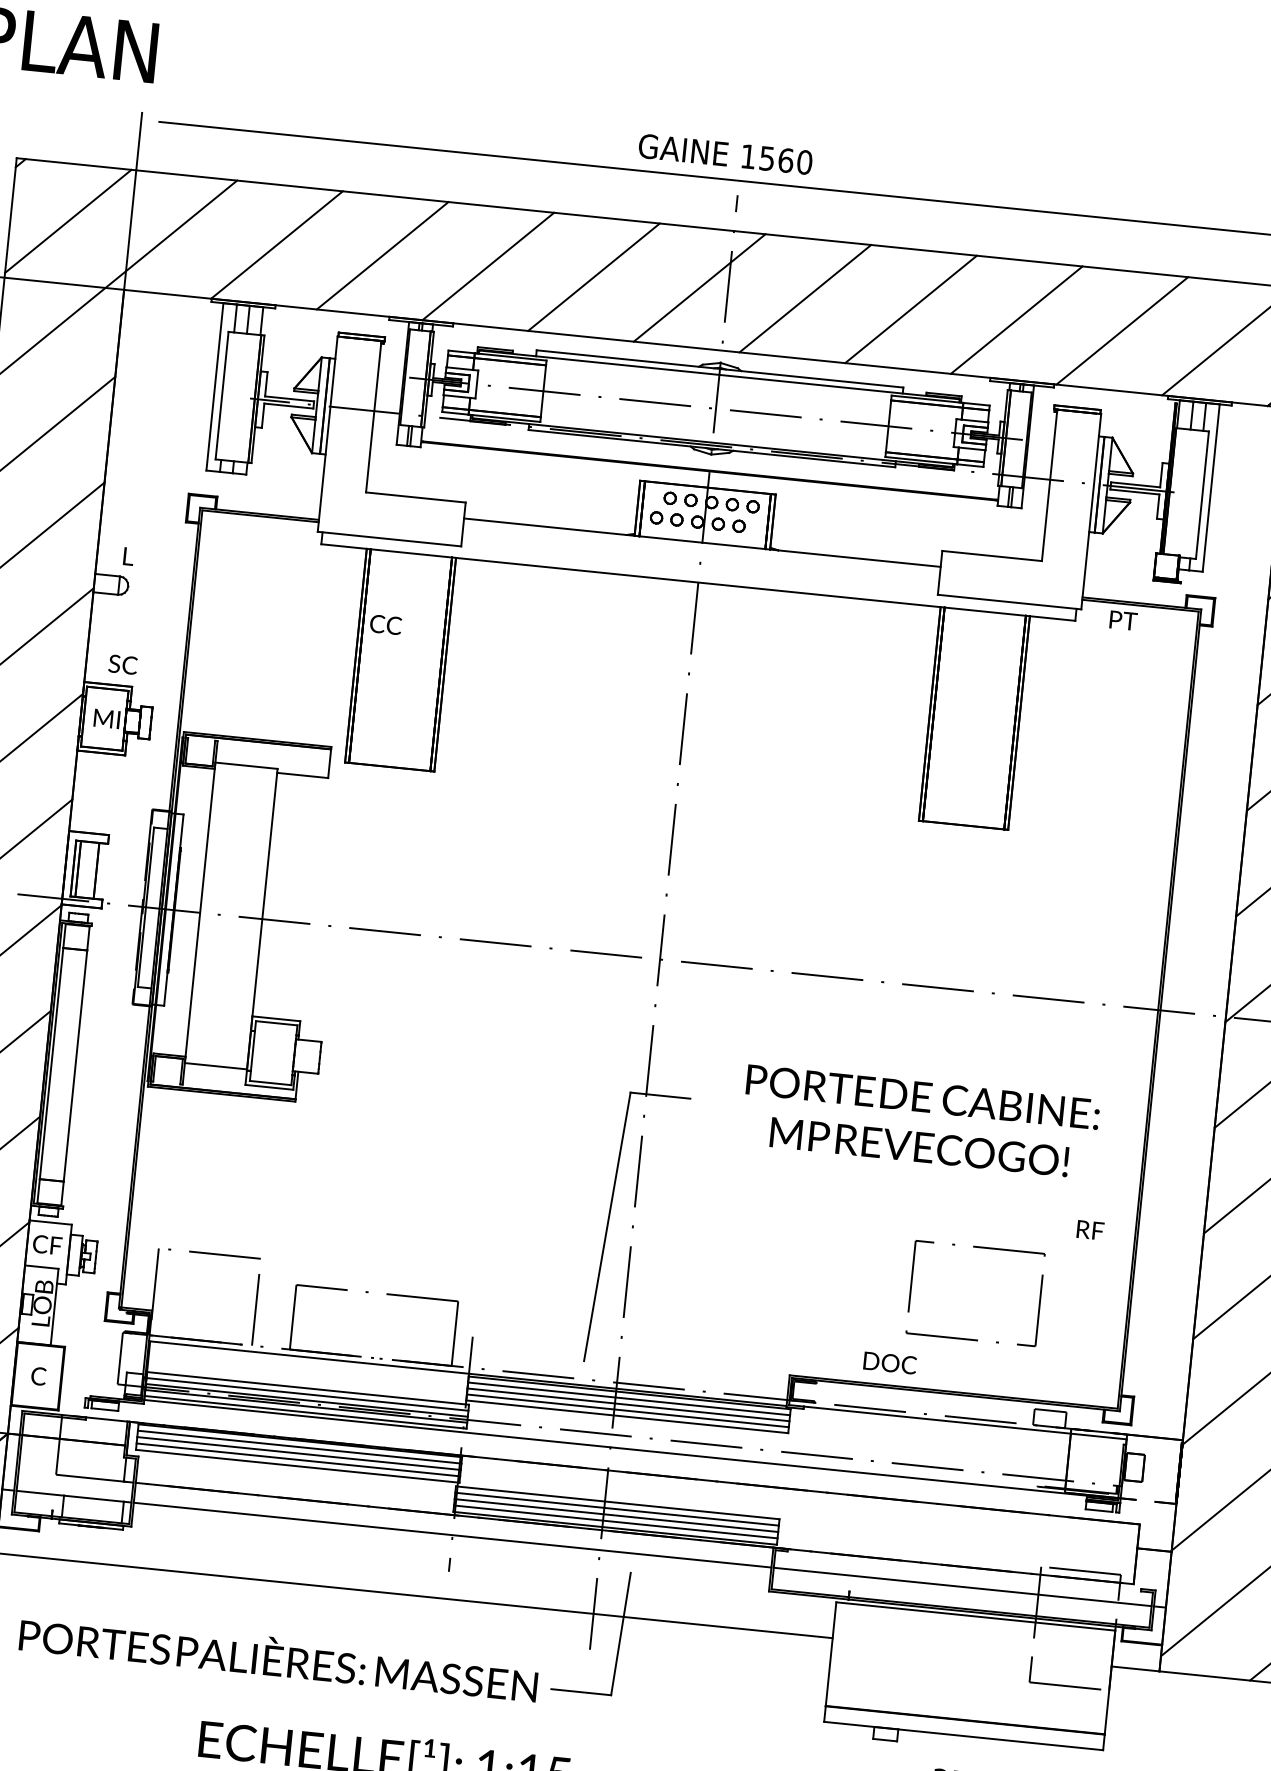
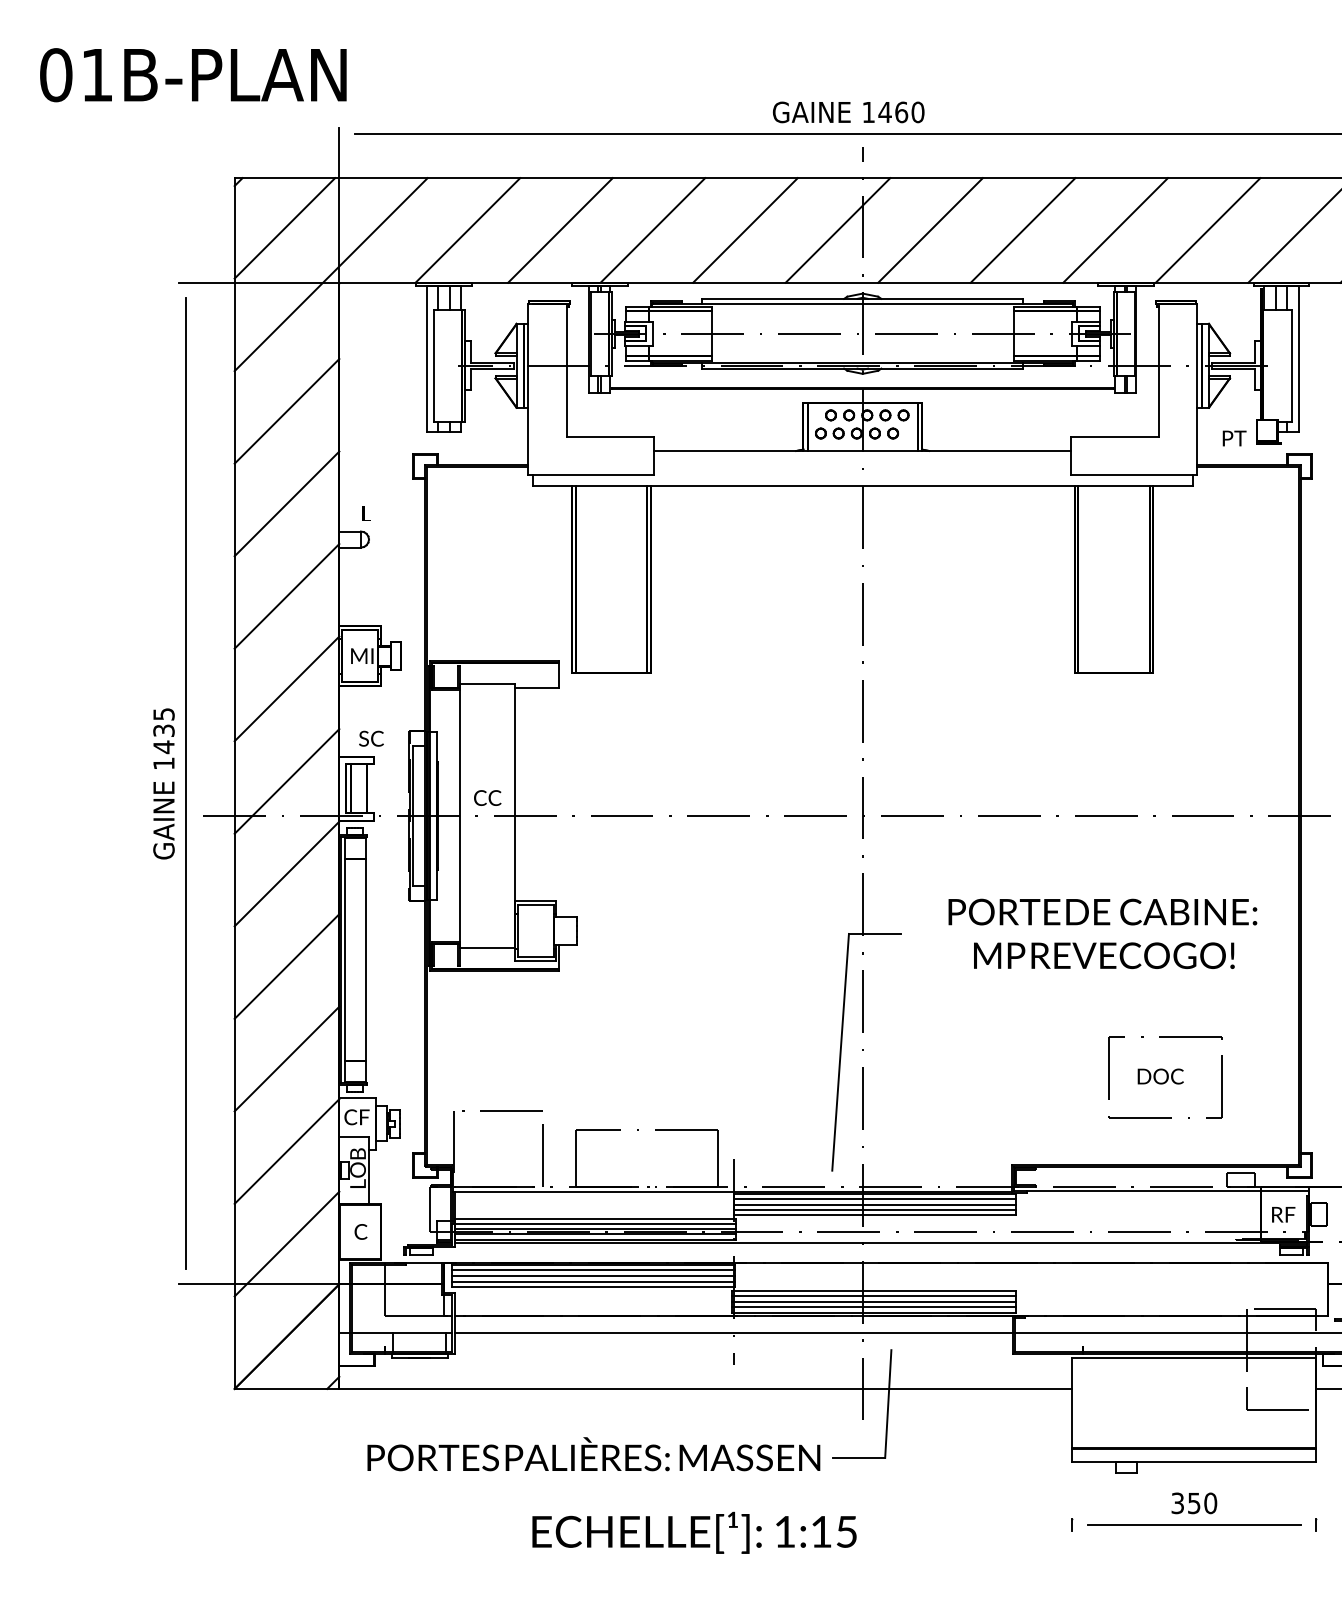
text: (766, 158) -> (884, 112), 1560 -> 1460
text: (1123, 620) -> (1234, 438), moved
text: (385, 624) -> (487, 797), moved
text: (123, 664) -> (371, 738), moved
text: (1090, 1229) -> (1283, 1214), moved
text: (889, 1363) -> (1160, 1076), moved

